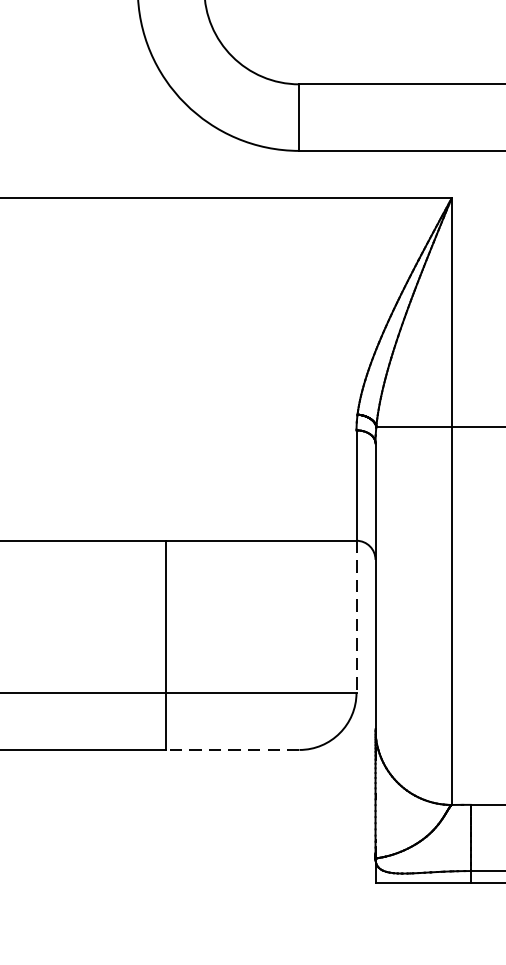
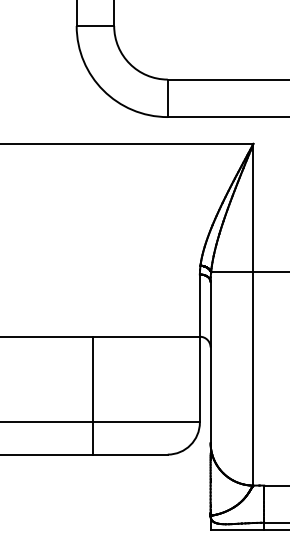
line: (355, 616) -> (199, 379), dashed -> solid
line: (233, 749) -> (130, 454), dashed -> solid

